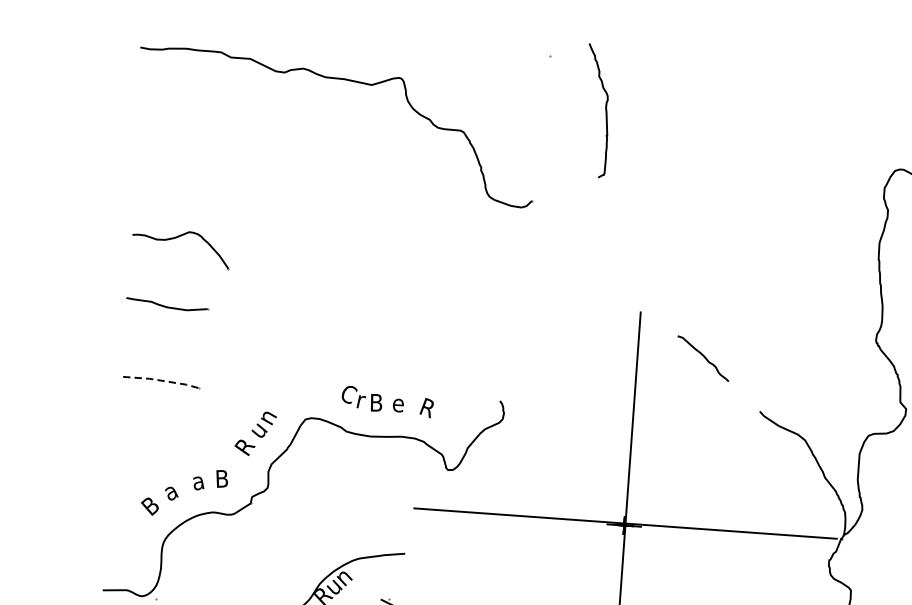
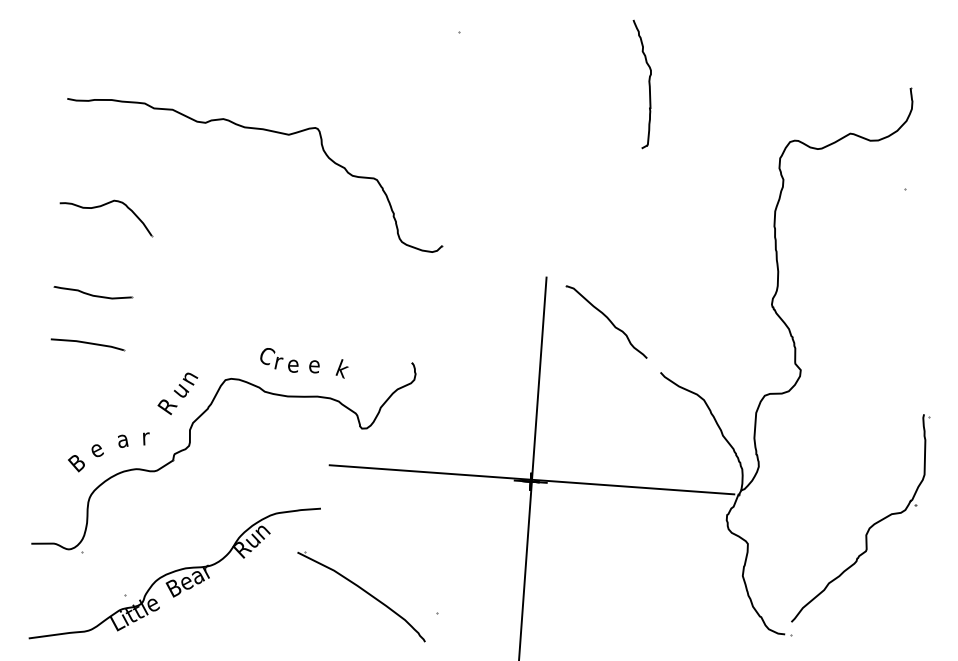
part: (344, 80) -> (262, 130), moved
part: (605, 110) -> (648, 84), moved
part: (167, 303) -> (93, 292), moved
part: (703, 358) -> (606, 321), size x1.67
line: (162, 381) -> (88, 343), dashed -> solid
text: (376, 402) -> (293, 363), B -> e
text: (426, 407) -> (341, 368), R -> k
text: (221, 478) -> (145, 436), B -> r
text: (171, 492) -> (97, 450), a -> e

